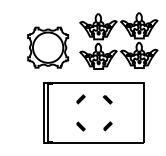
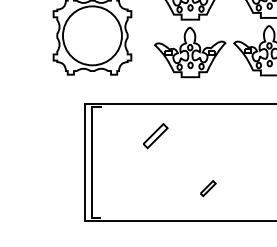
part: (80, 99) -> (155, 136), size x1.6
part: (107, 99) -> (207, 136), removed
part: (80, 126) -> (155, 188), removed

